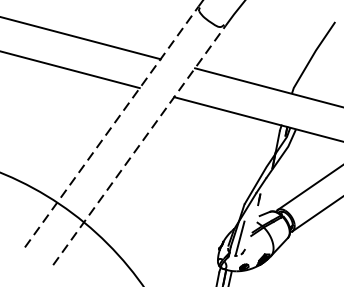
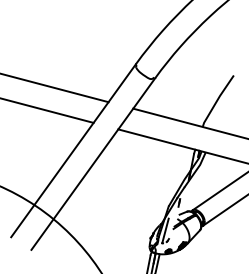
line: (111, 126) -> (73, 150), dashed -> solid
line: (139, 146) -> (93, 164), dashed -> solid

